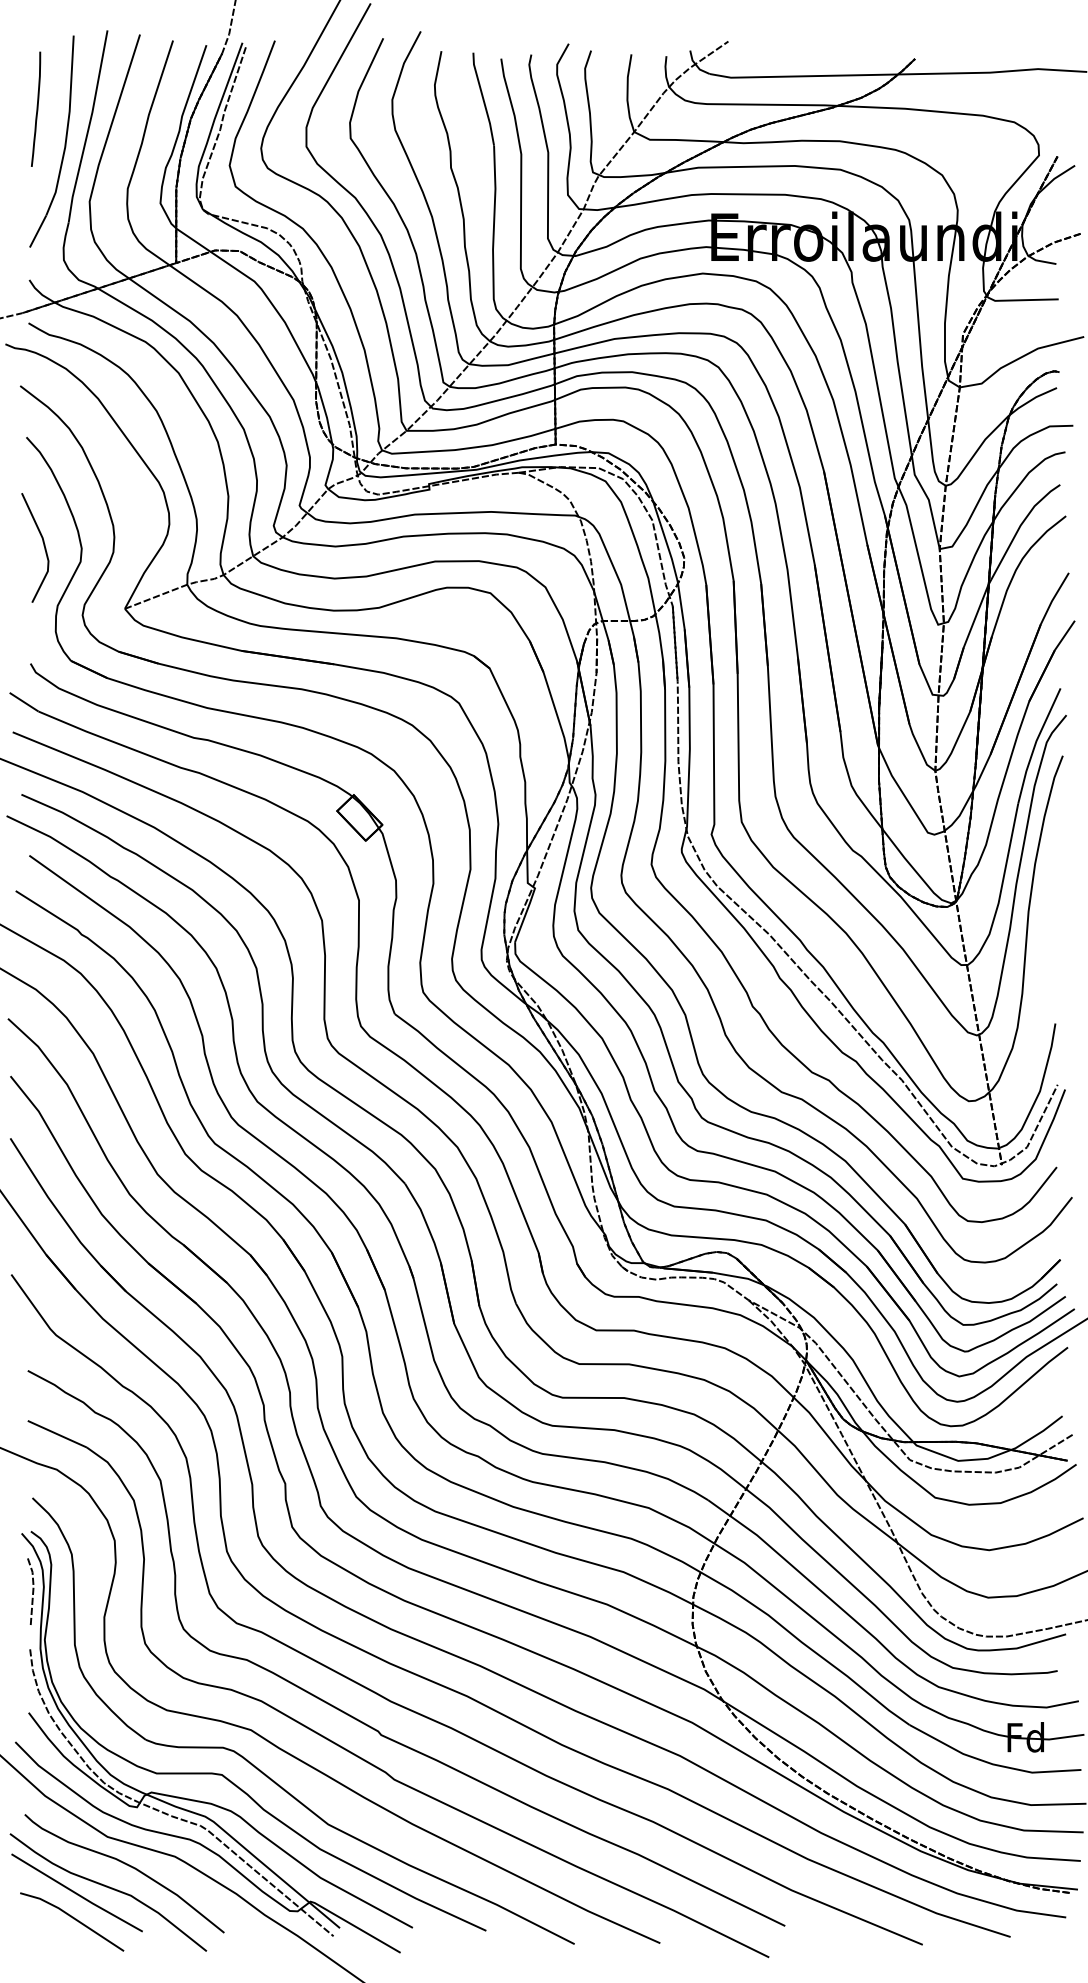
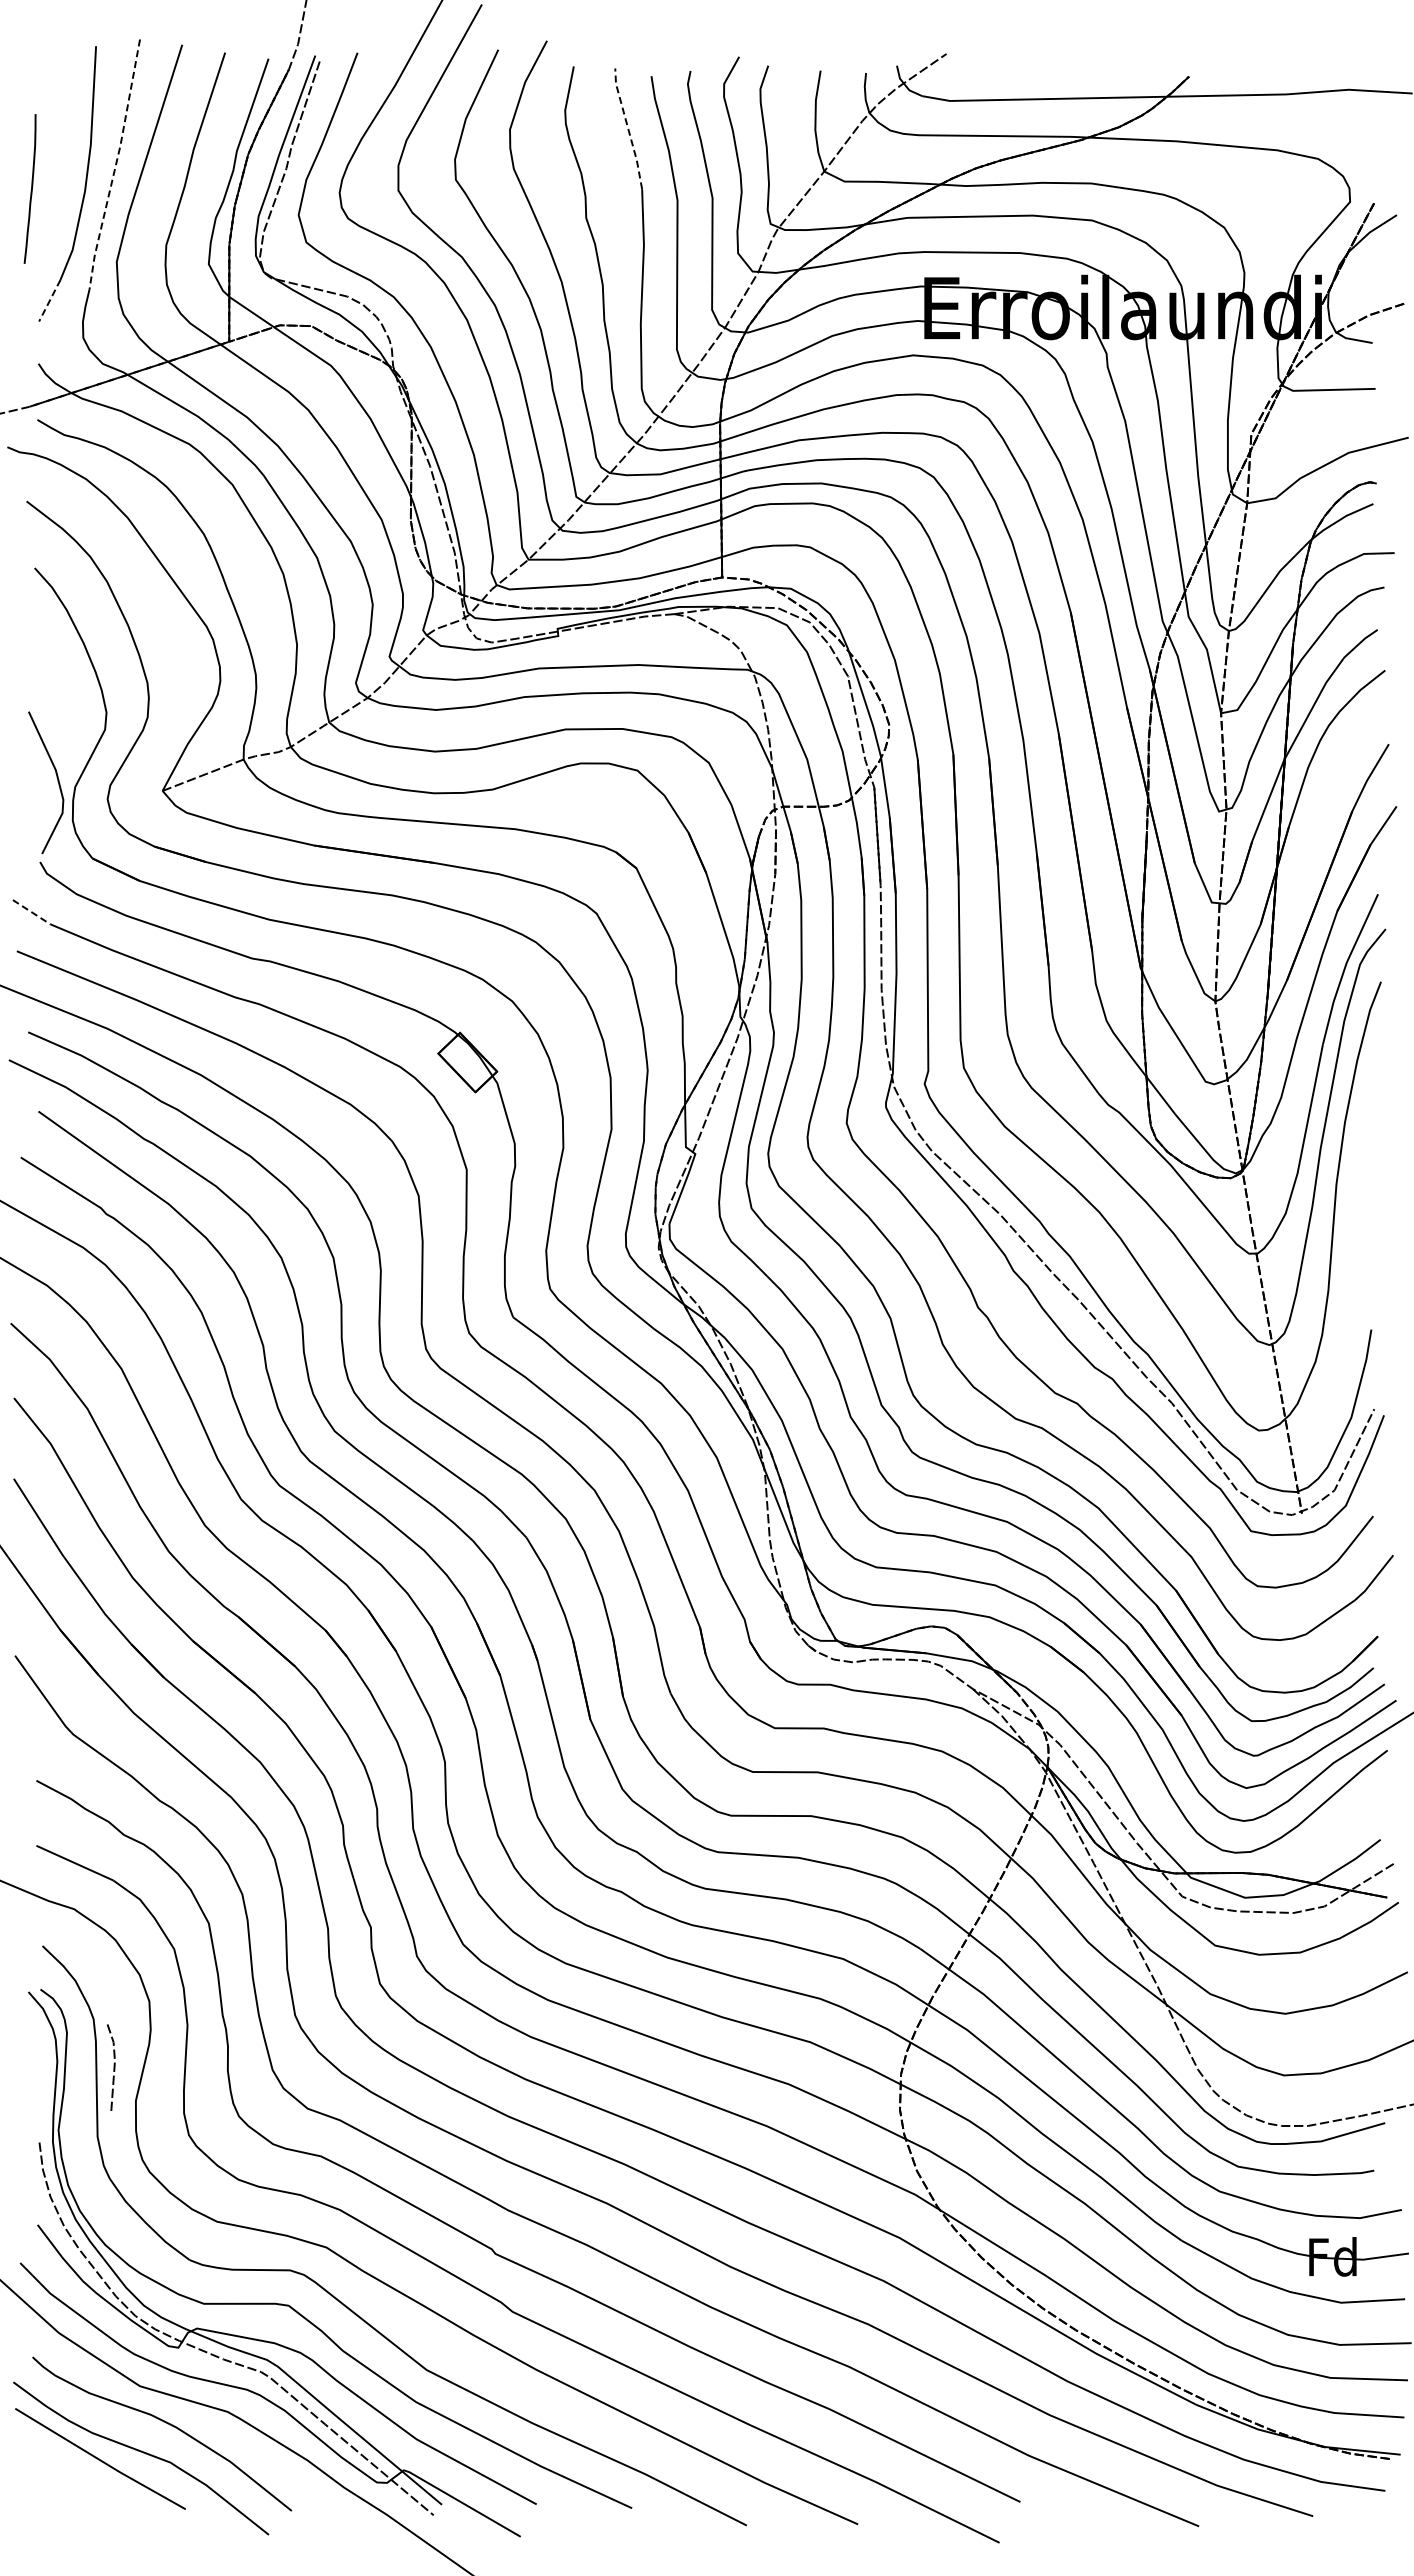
line: (483, 98) -> (628, 128), solid -> dashed
curve: (37, 108) -> (31, 188), moved
line: (89, 126) -> (116, 164), solid -> dashed
line: (37, 232) -> (49, 301), solid -> dashed
line: (44, 546) -> (57, 781), moved
line: (24, 702) -> (32, 912), solid -> dashed
line: (32, 1591) -> (113, 2067), moved
line: (74, 1919) -> (96, 2493), removed

